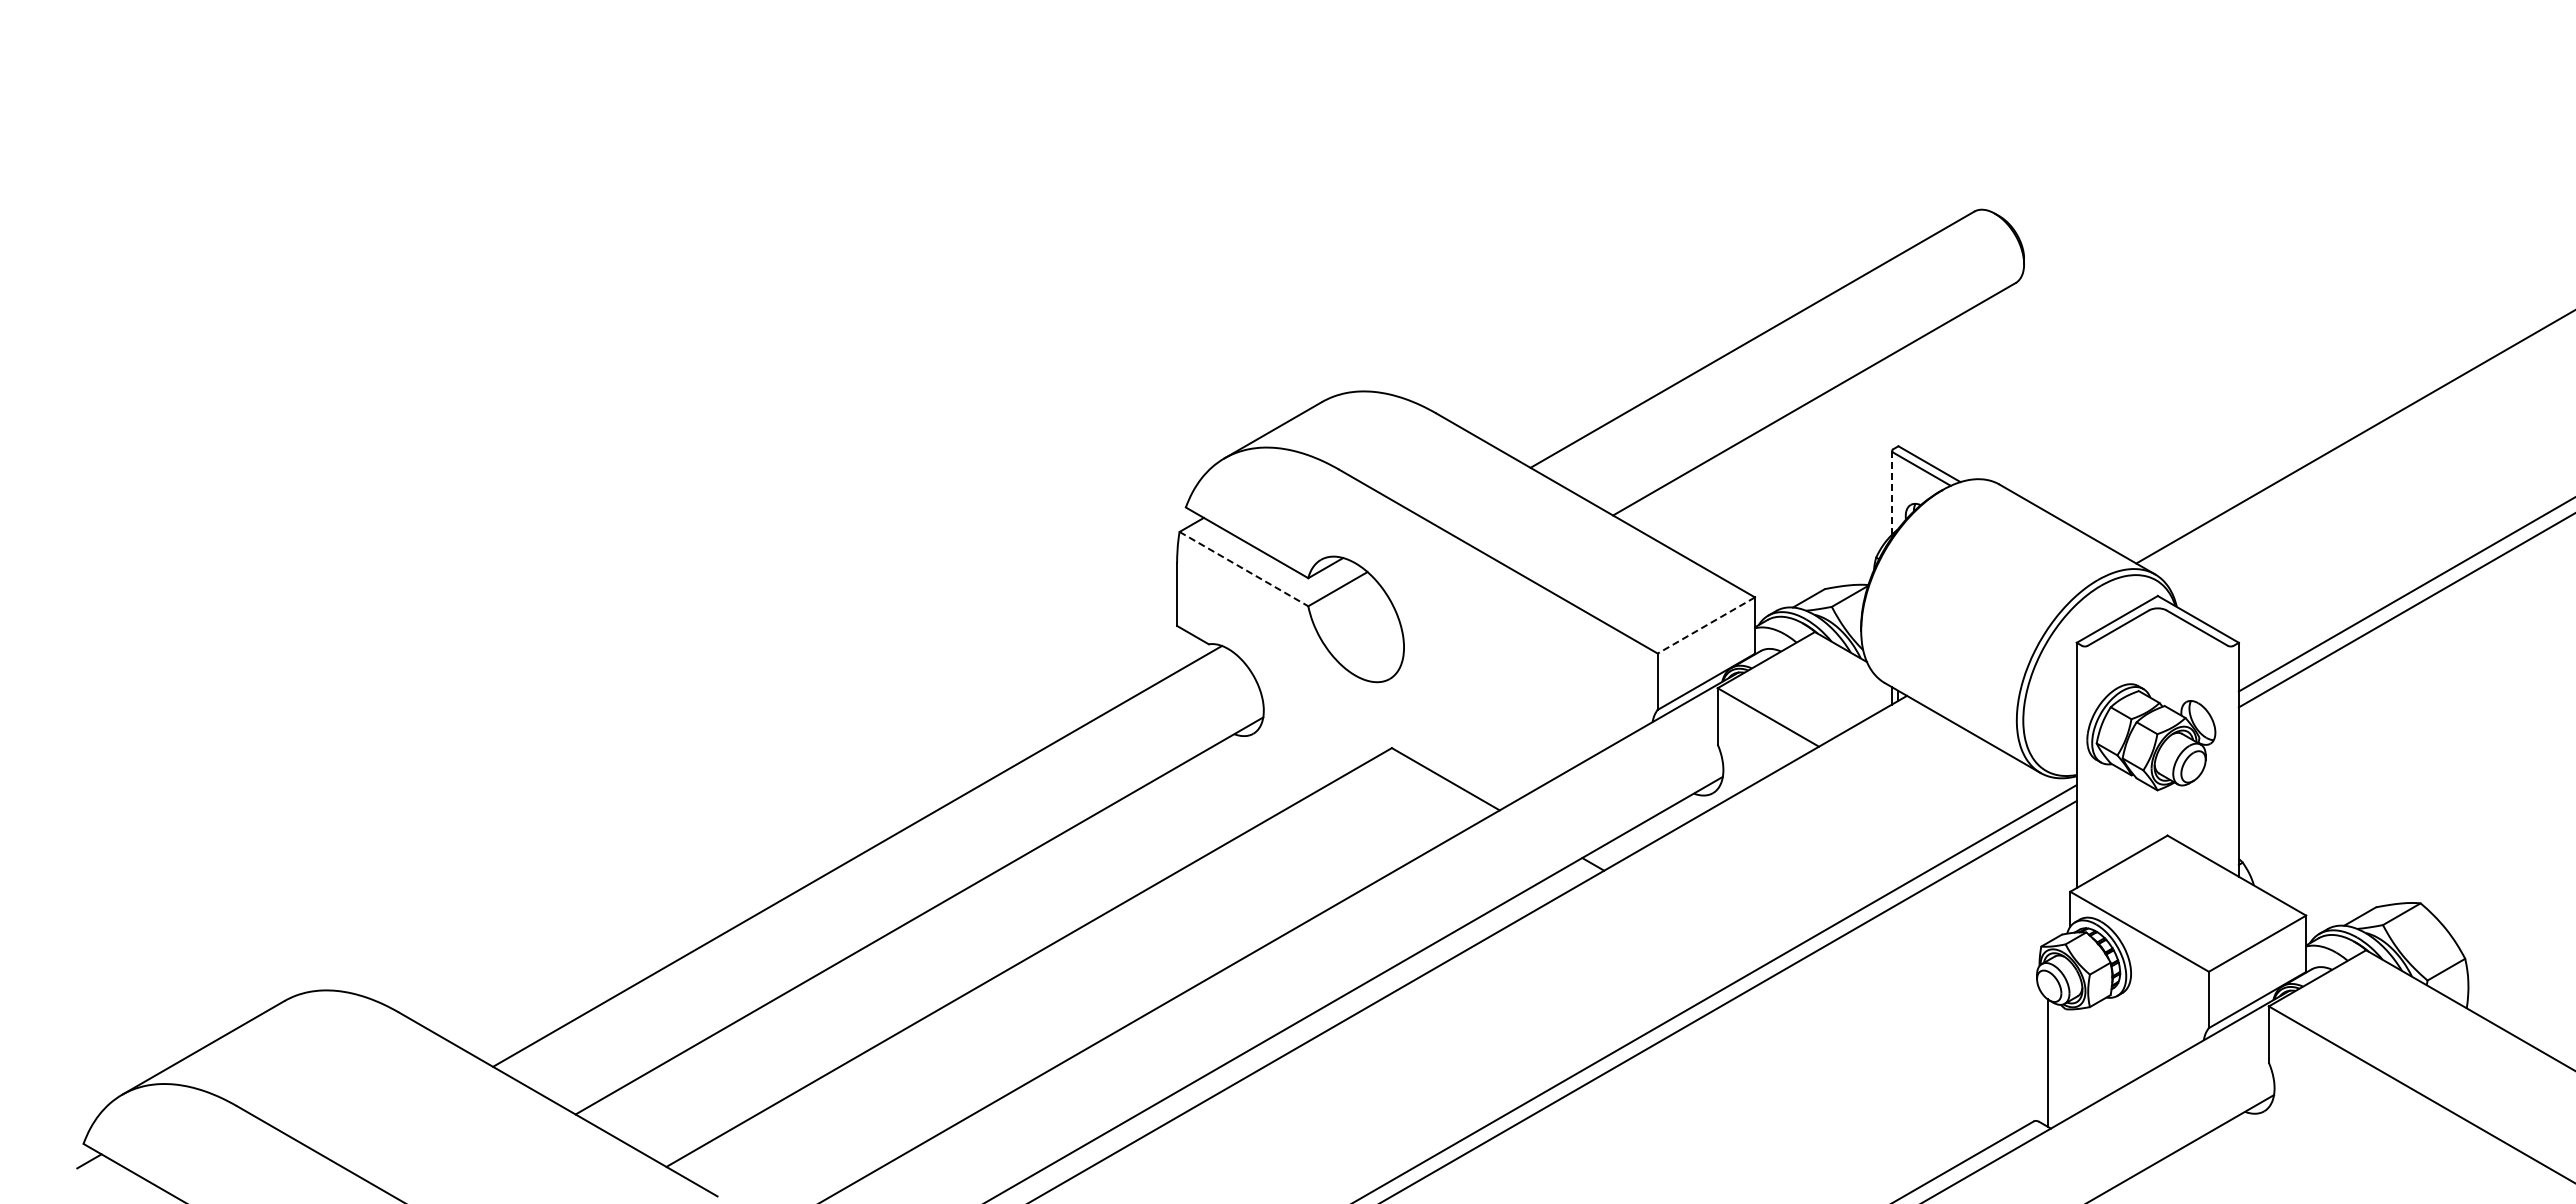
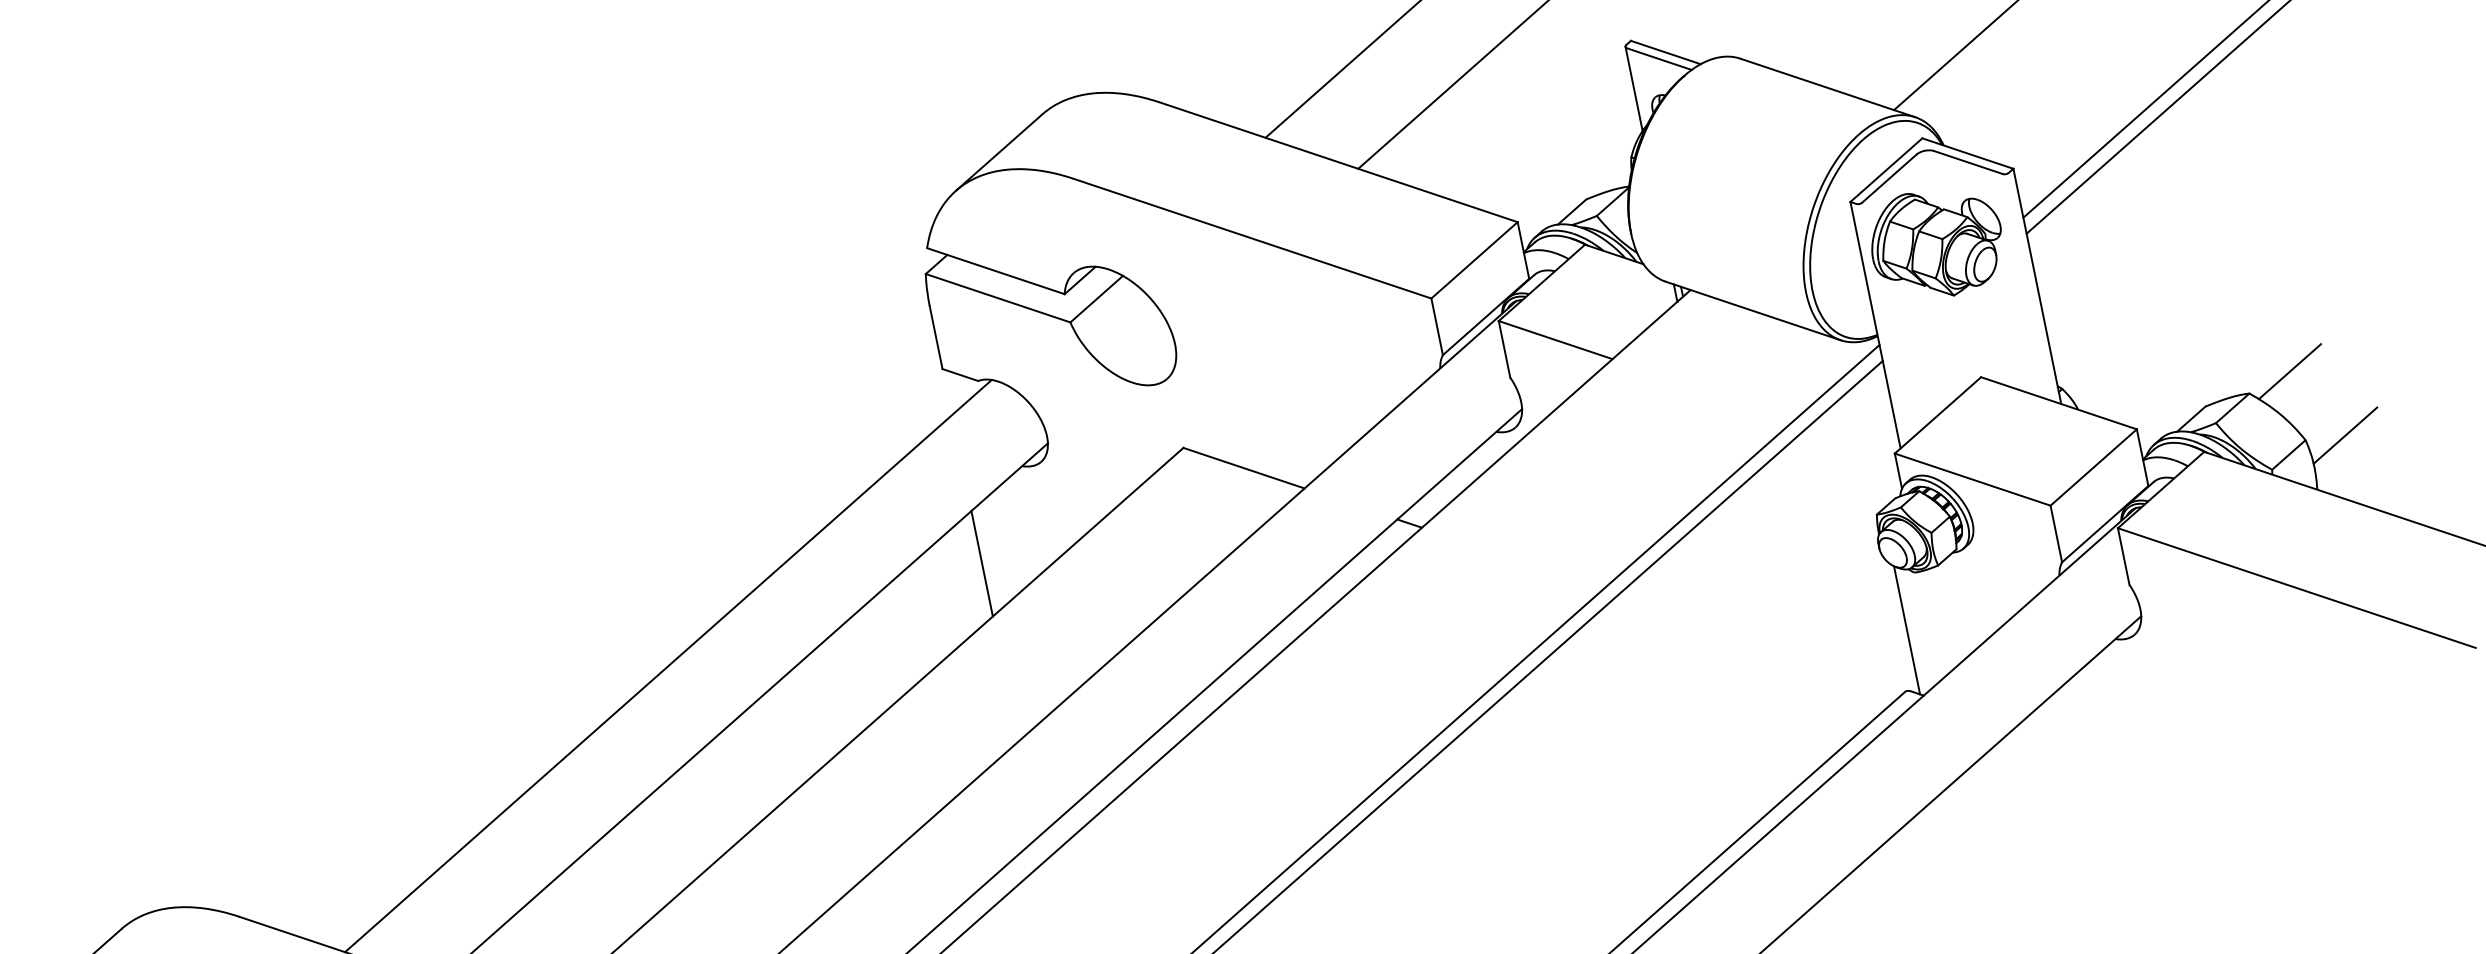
line: (1892, 492) -> (1634, 88), dashed -> solid
line: (1244, 569) -> (998, 298), dashed -> solid
line: (1705, 625) -> (1473, 260), dashed -> solid
part: (2151, 737) -> (1937, 243), moved
line: (1177, 819) -> (982, 563), added
line: (2463, 890) -> (2289, 371), added
line: (2503, 961) -> (2344, 435), added

